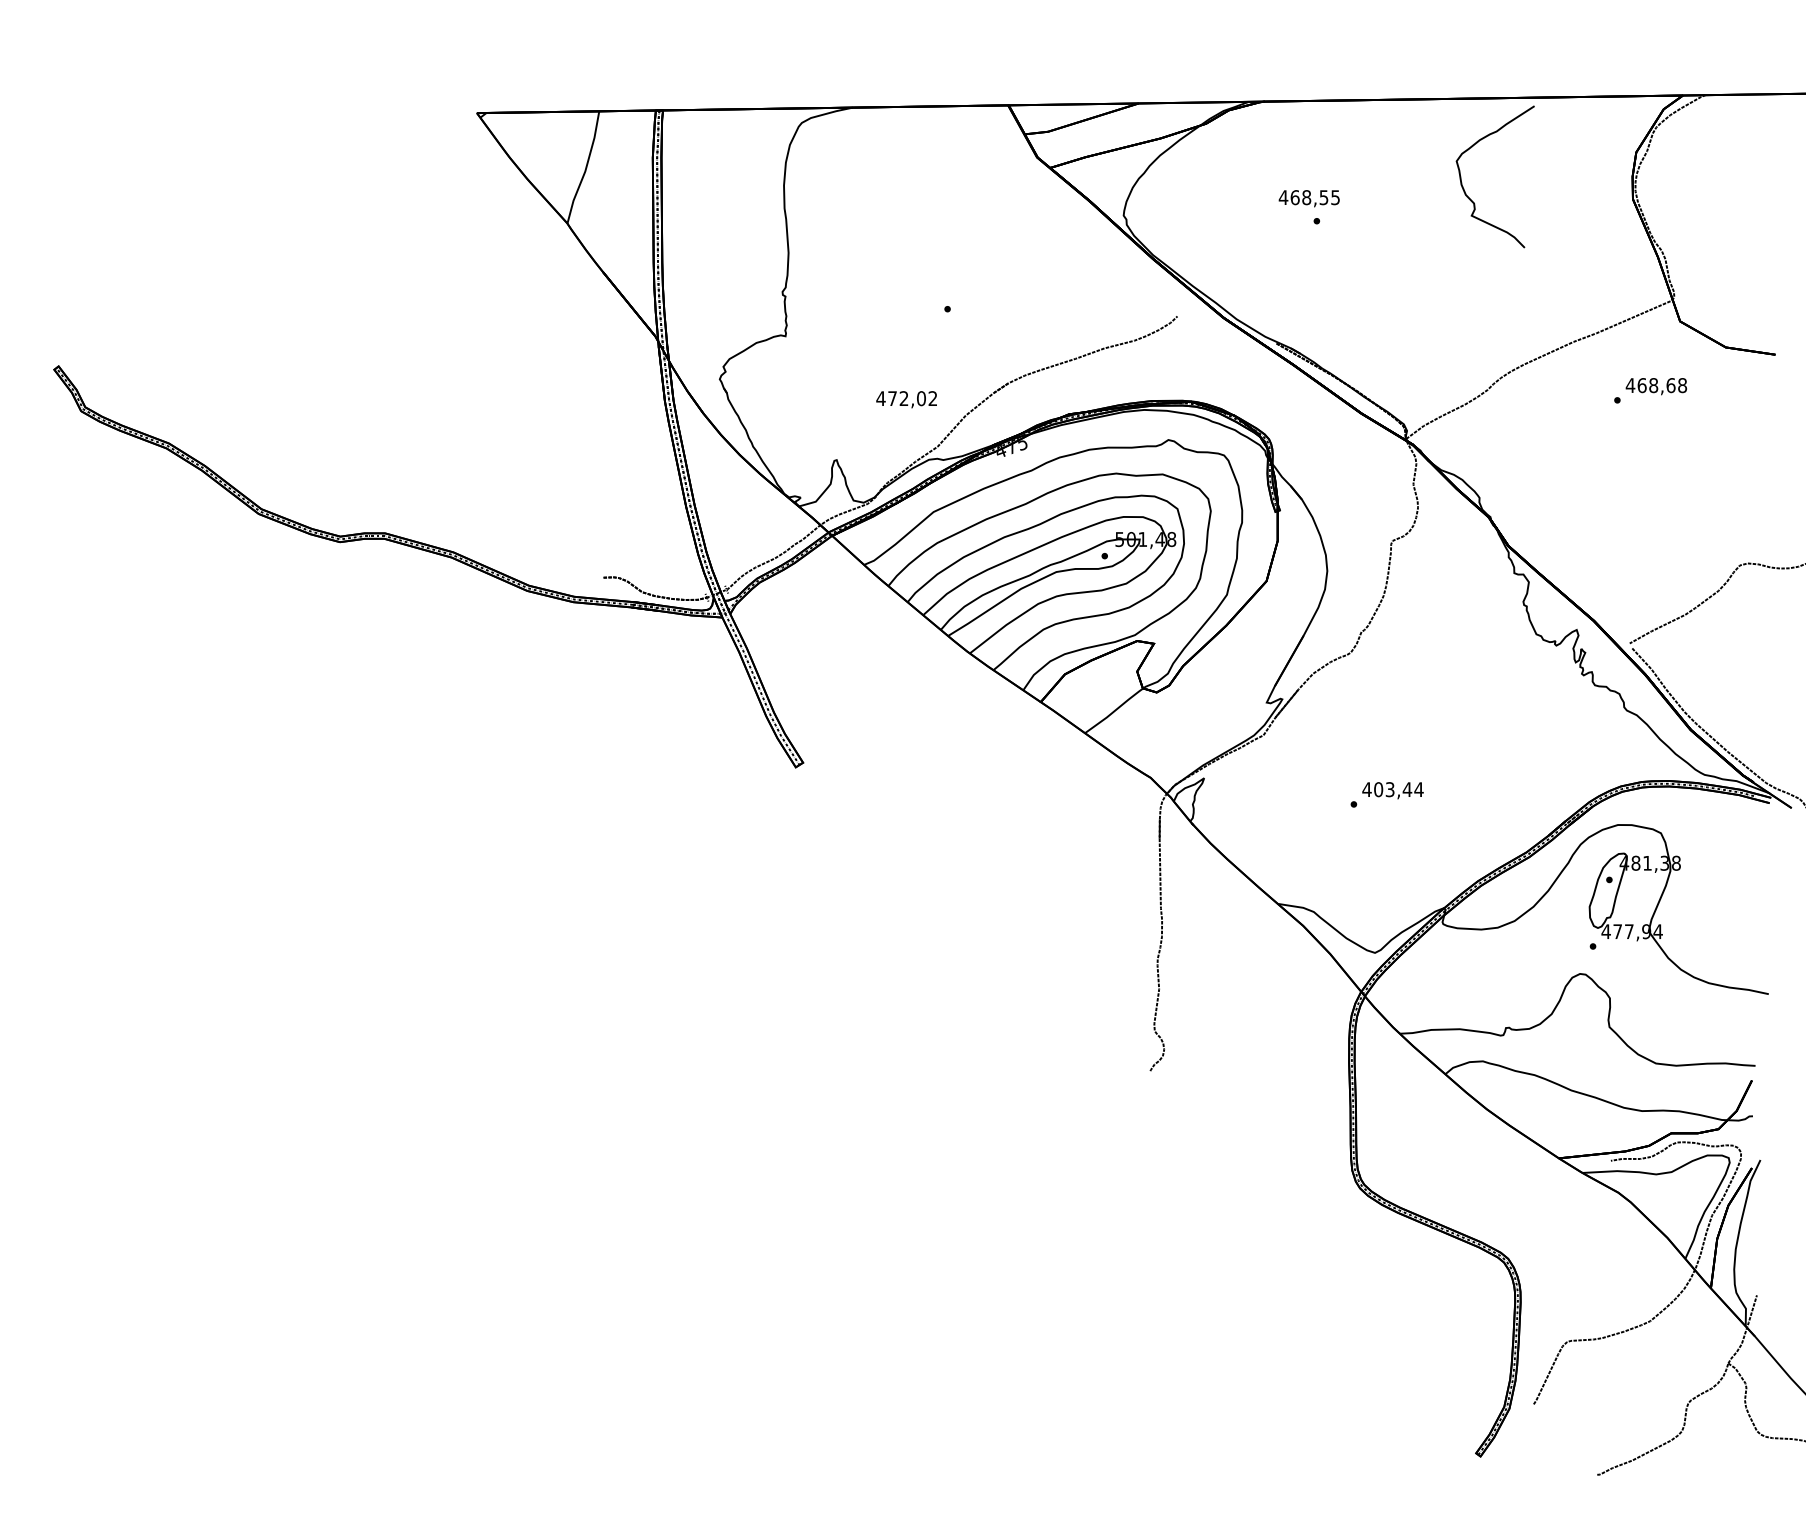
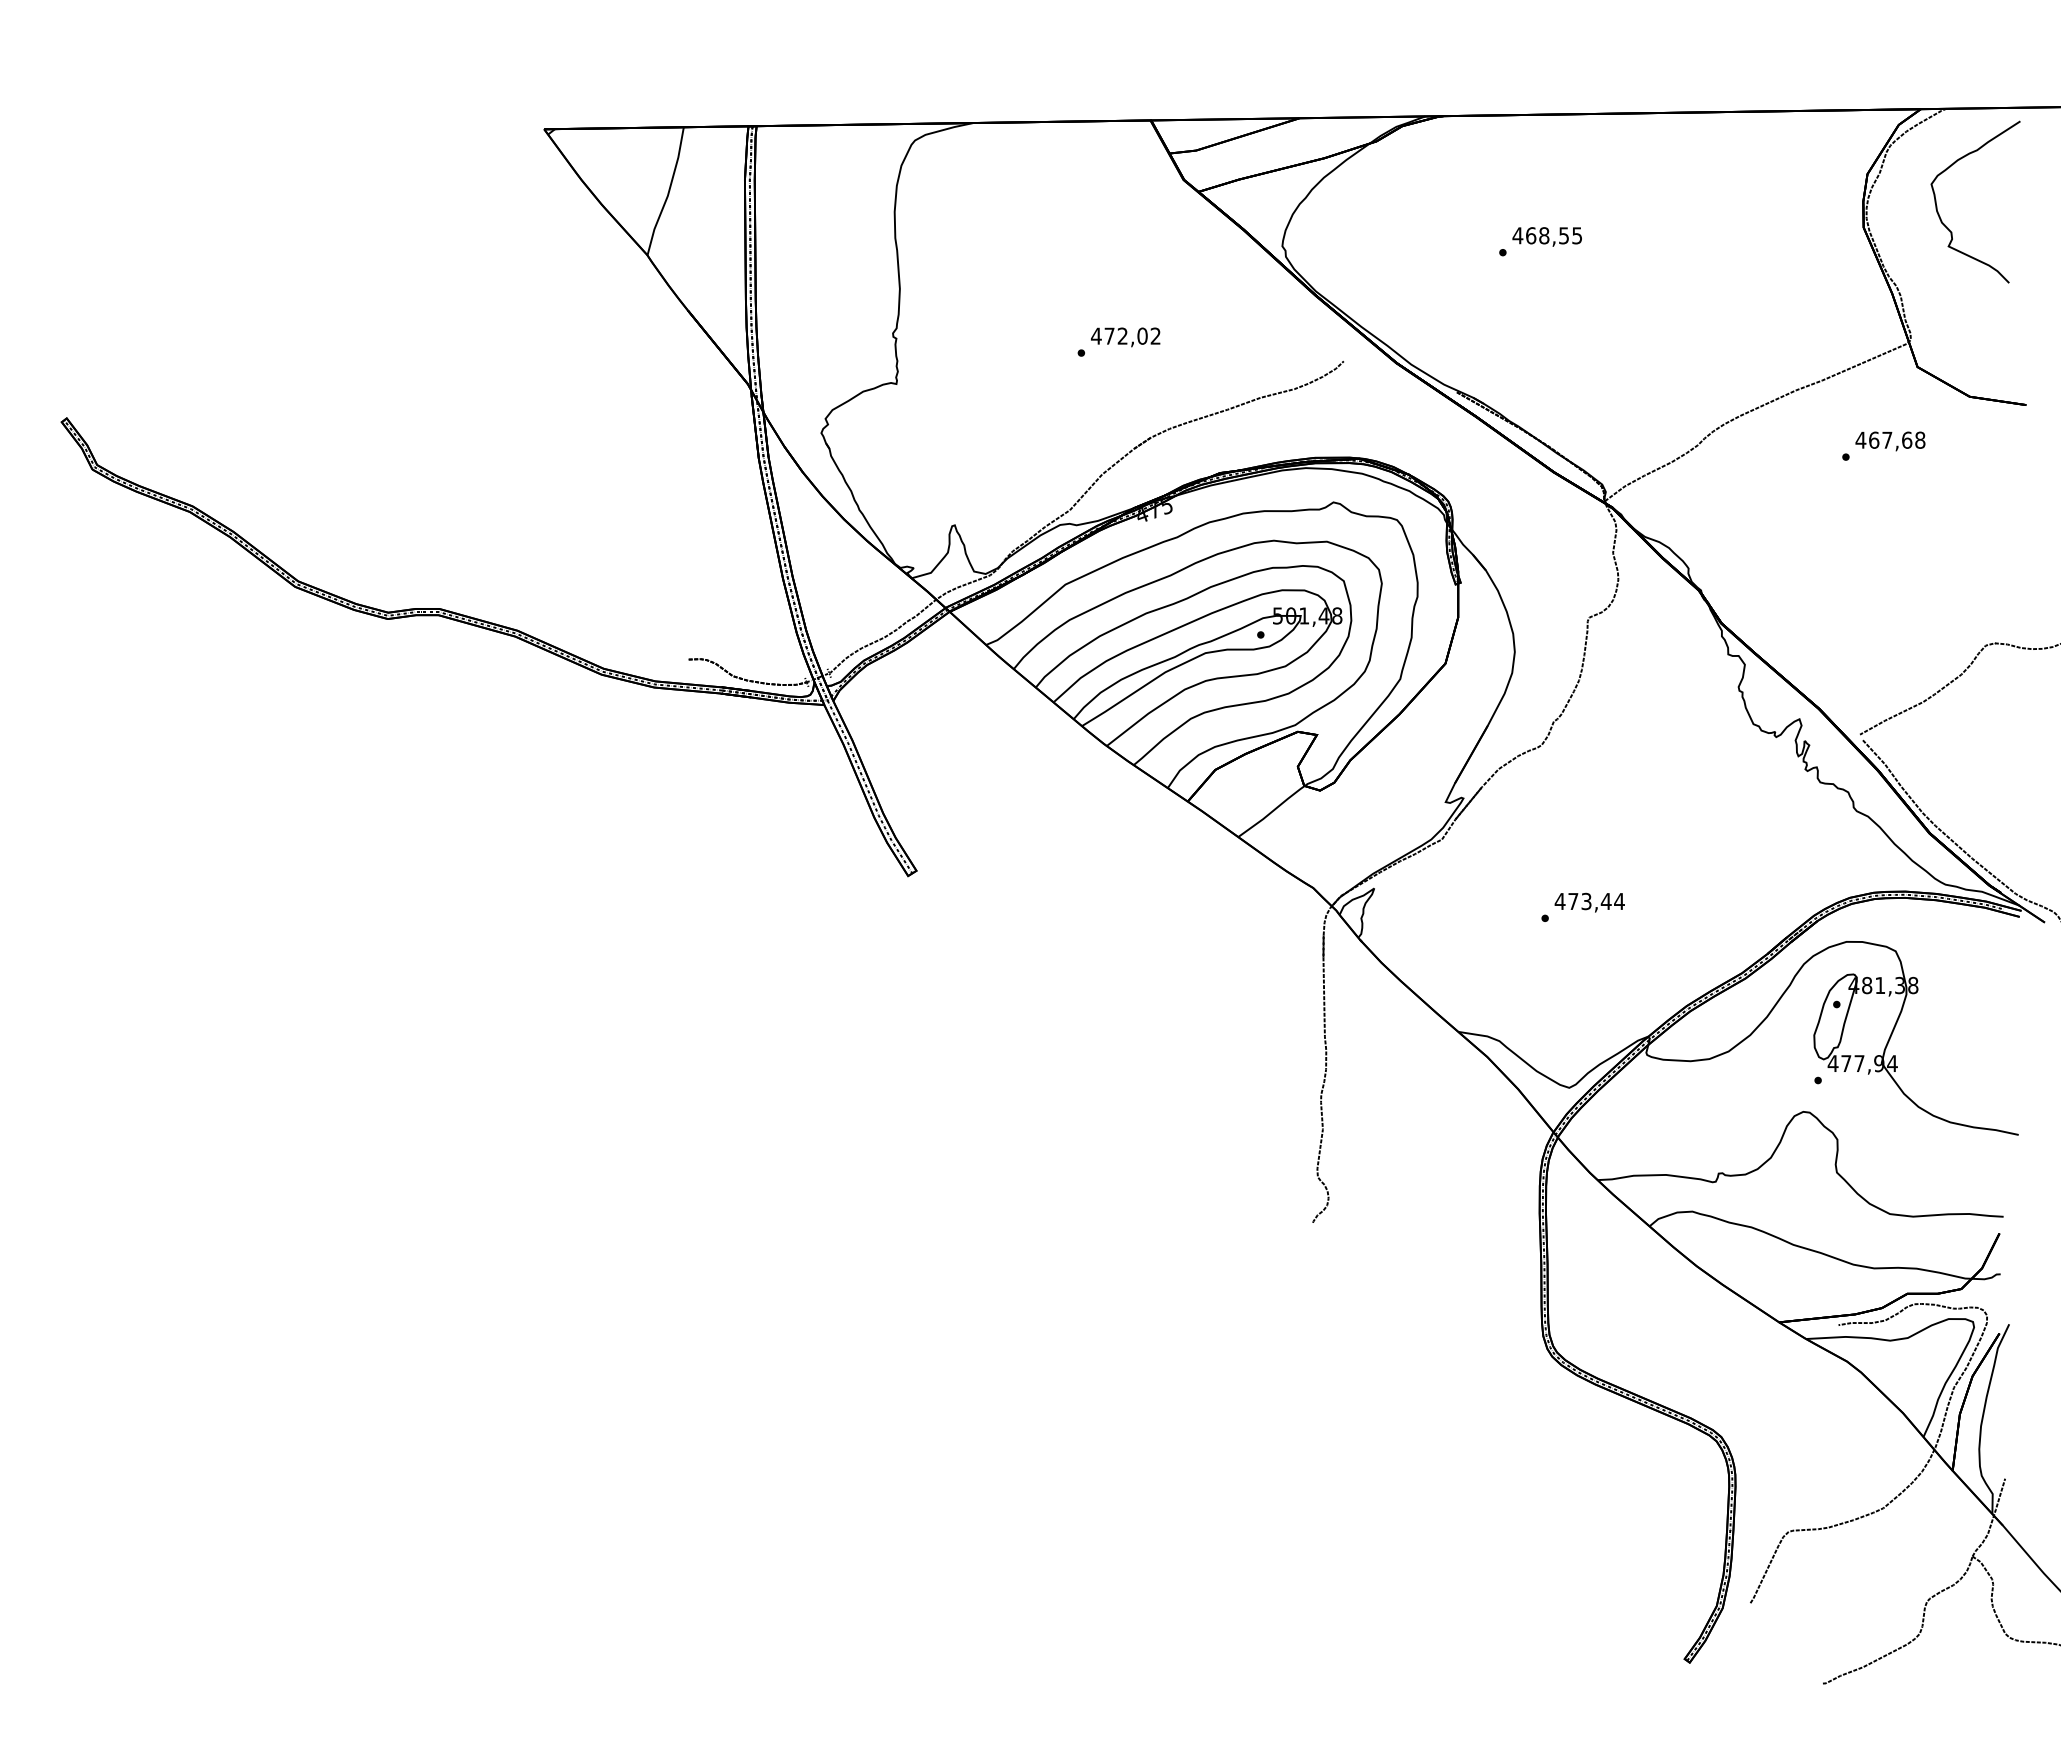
curve: (1469, 197) -> (1946, 225), moved
text: (1308, 198) -> (1546, 236), moved
text: (1653, 384) -> (1887, 439), 468,68 -> 467,68
text: (906, 399) -> (1125, 337), moved
text: (1378, 789) -> (1573, 901), 403,44 -> 473,44

